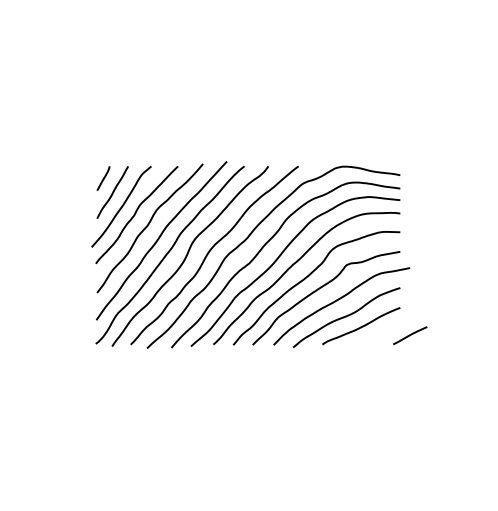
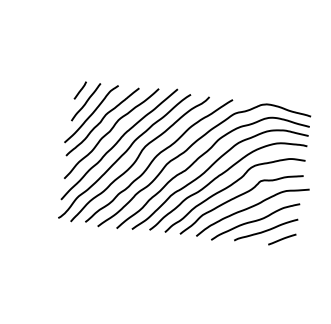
line: (410, 335) -> (282, 239), moved

